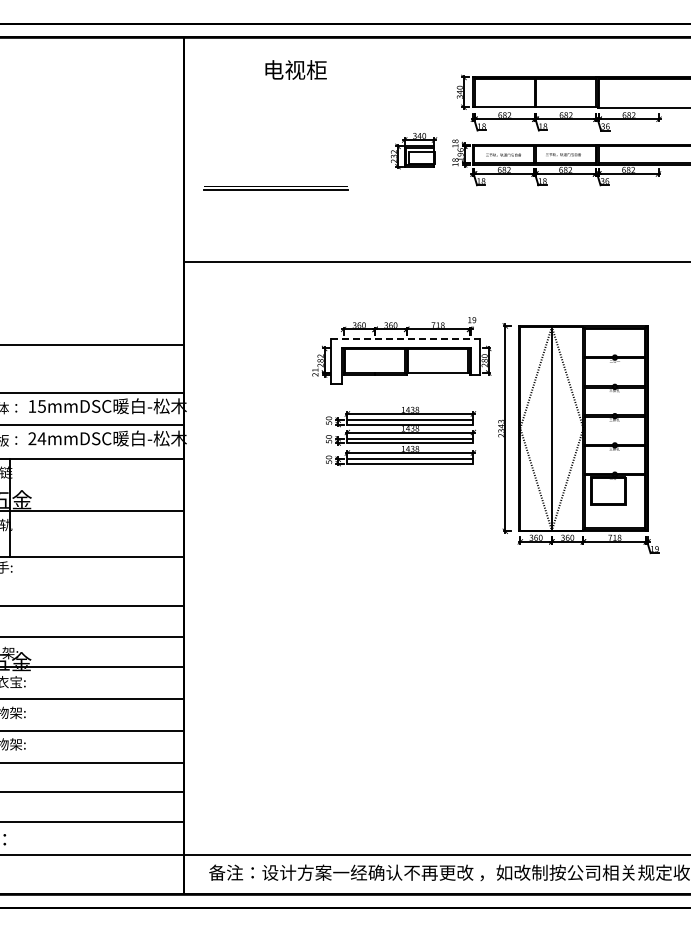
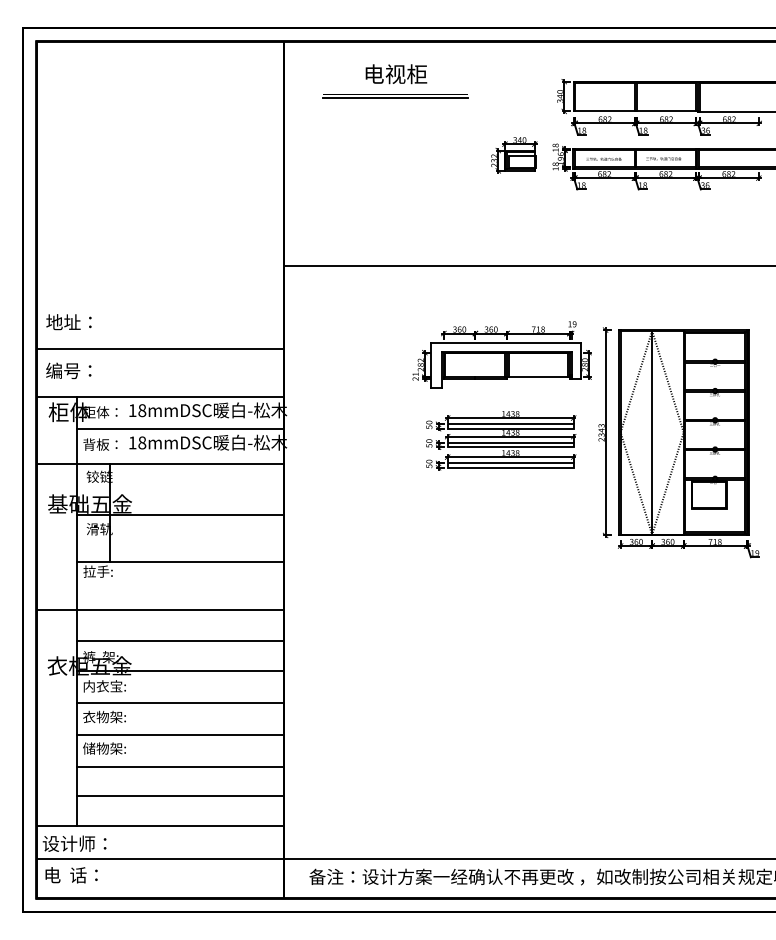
part: (276, 188) -> (395, 96), moved
line: (405, 339) -> (505, 343), dashed -> solid
text: (42, 406) -> (142, 410), 15mmDSC -> 18mmDSC
text: (37, 438) -> (137, 442), 24mmDSC -> 18mmDSC

